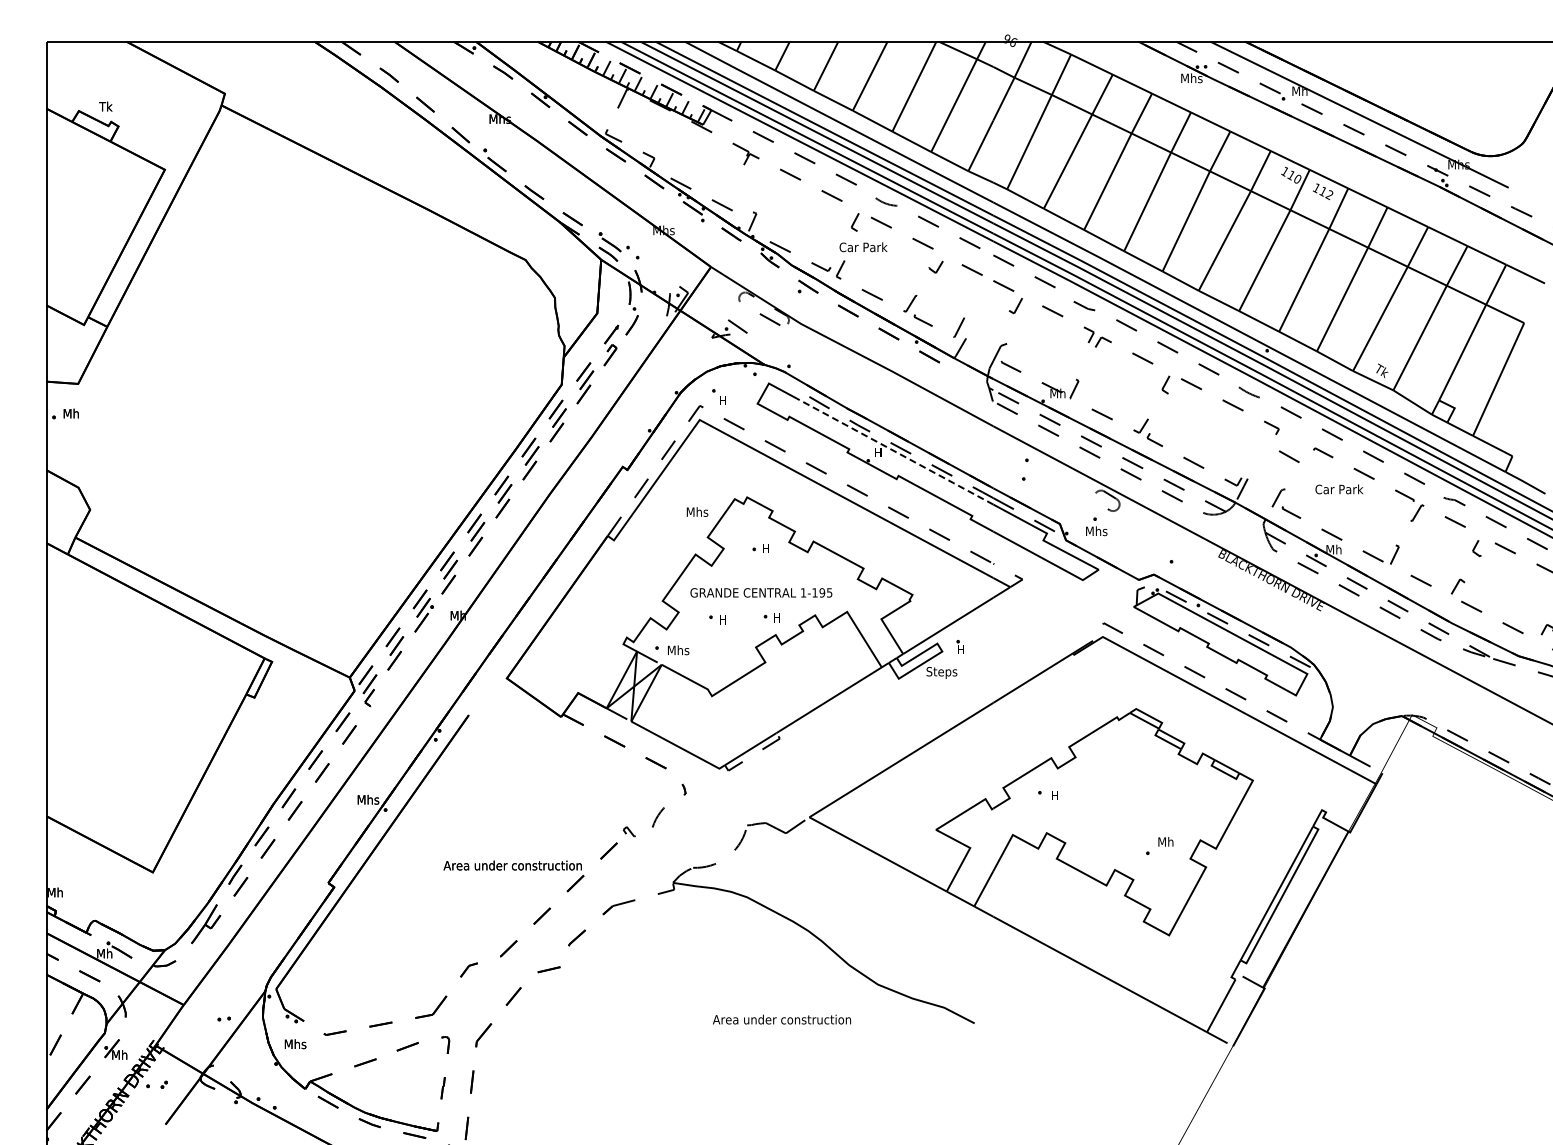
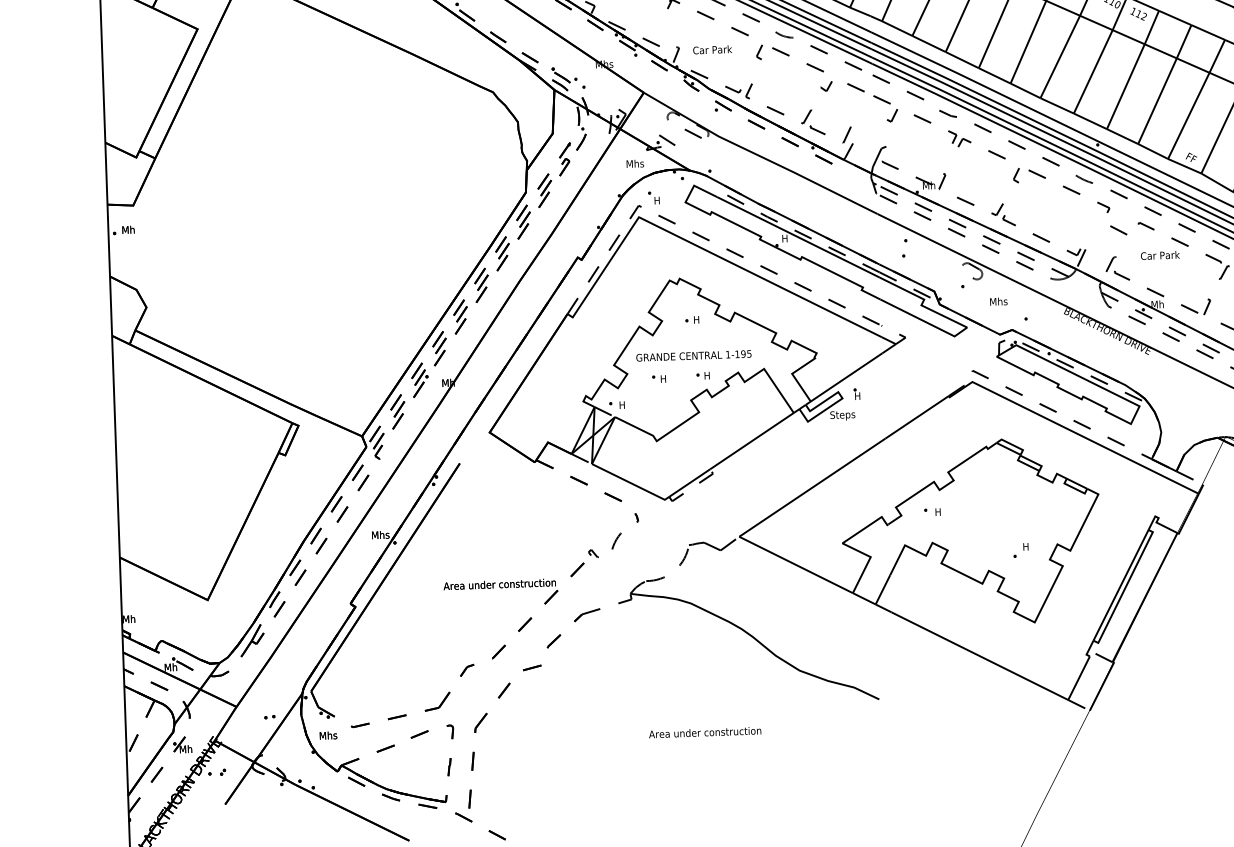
text: (863, 247) -> (712, 50), moved
text: (1381, 370) -> (1191, 157), Tk -> FF
line: (895, 451) -> (798, 237), dashed -> solid
text: (697, 511) -> (635, 163), moved
text: (1096, 531) -> (998, 301), moved
text: (678, 650) -> (628, 405), Mhs -> H
text: (1165, 841) -> (1029, 546), Mh -> H
text: (782, 1019) -> (705, 732), moved

